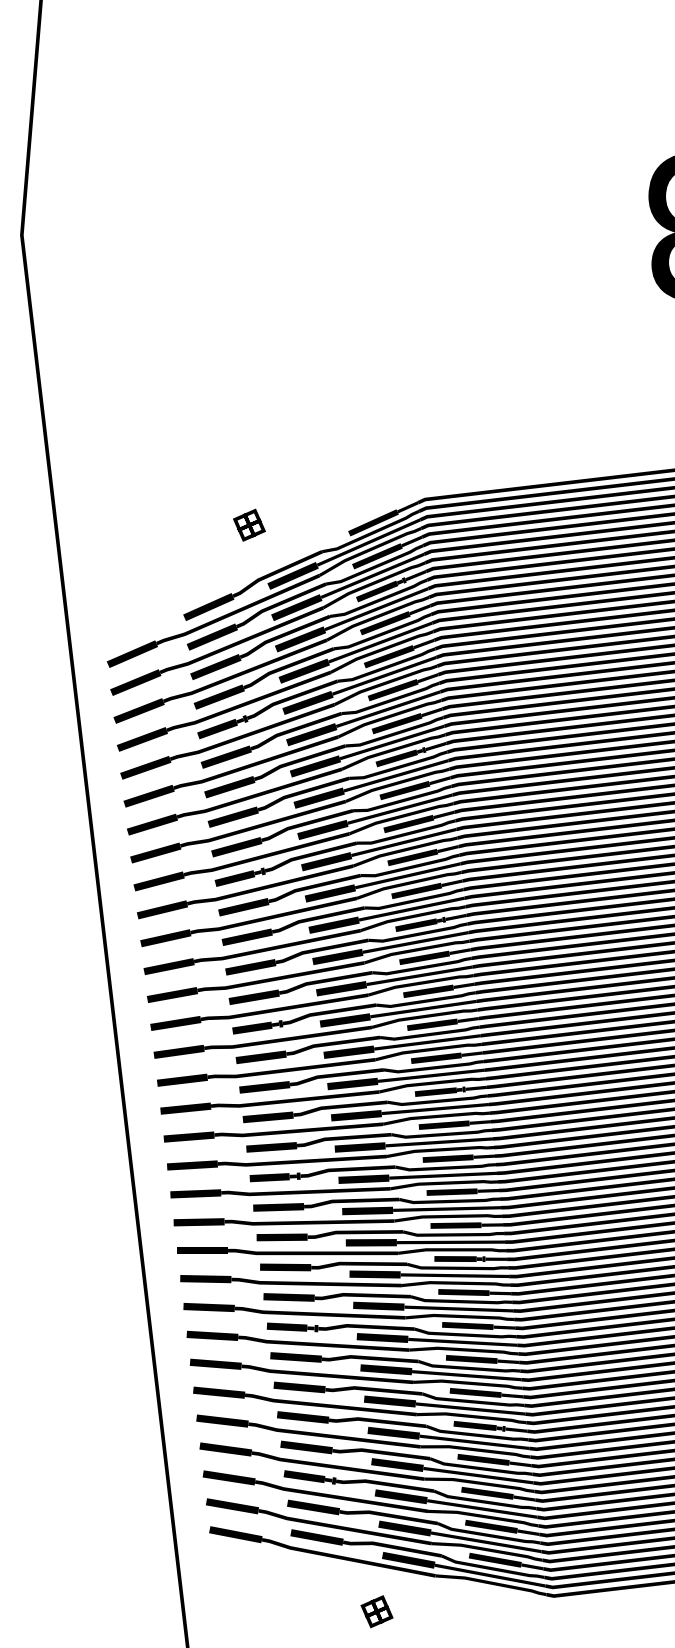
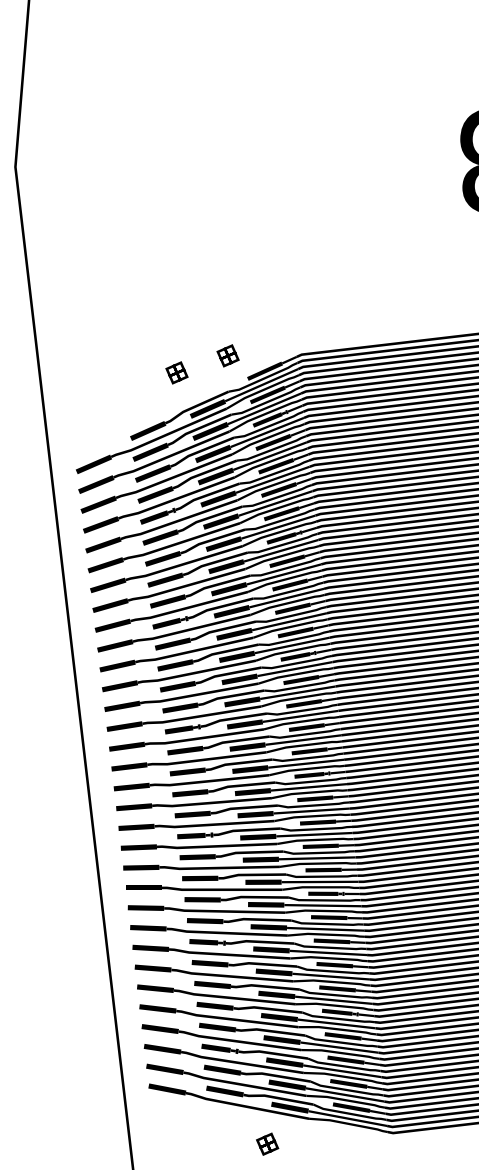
part: (321, 500) -> (228, 355), added

